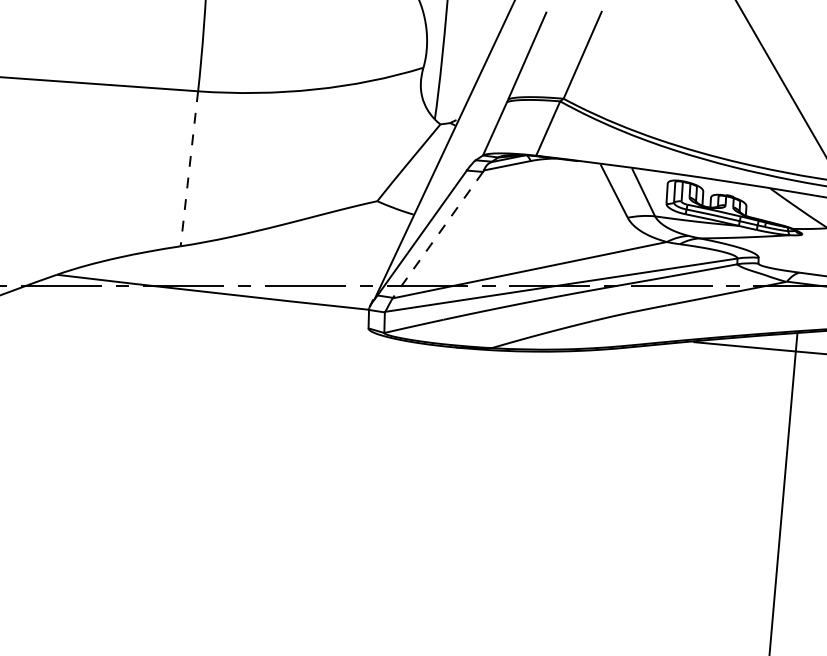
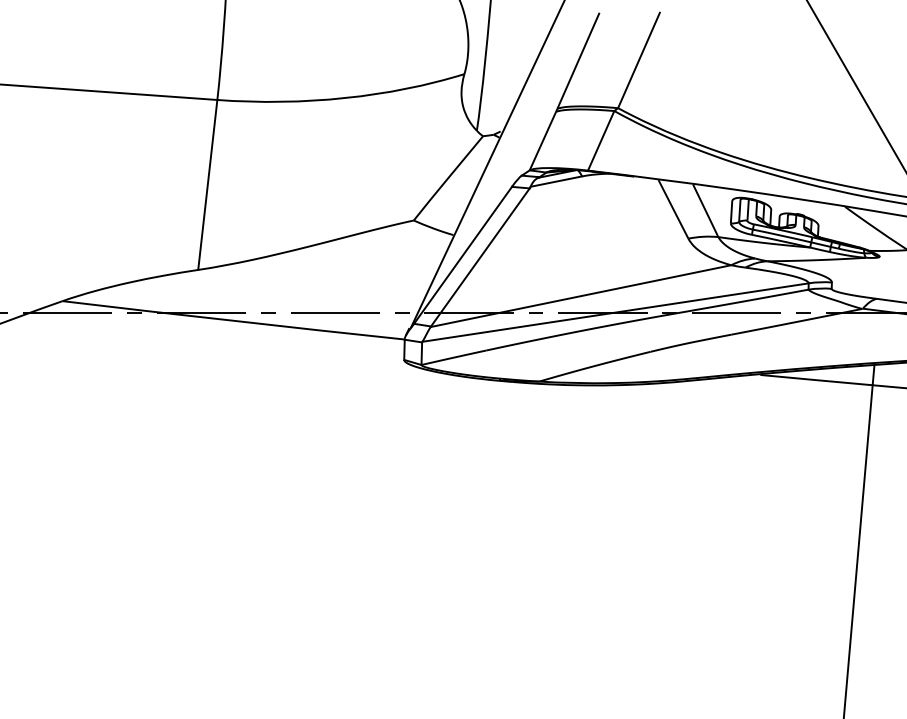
line: (189, 168) -> (207, 184), dashed -> solid
line: (438, 234) -> (480, 257), dashed -> solid

